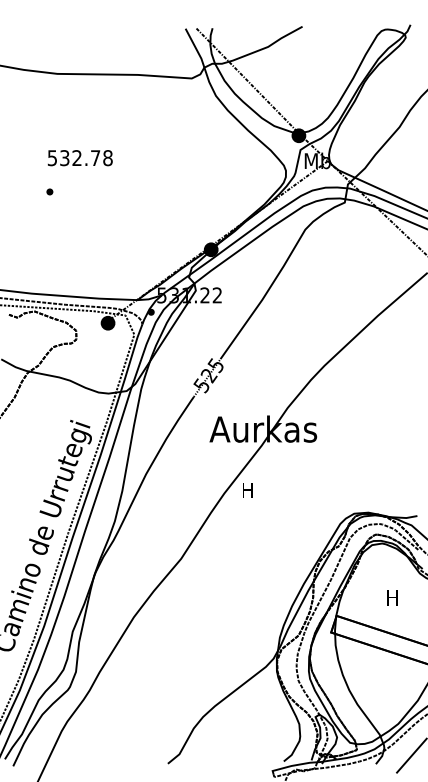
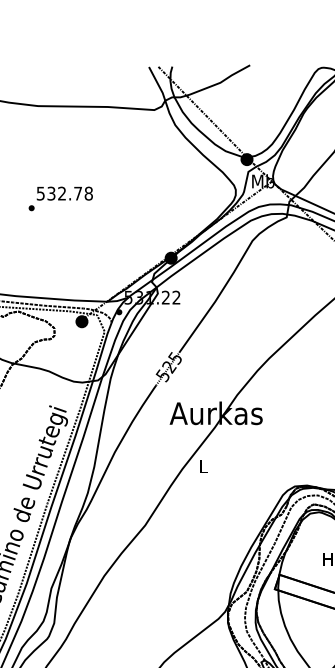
text: (79, 158) -> (64, 193), moved
text: (247, 490) -> (202, 466), H -> L

